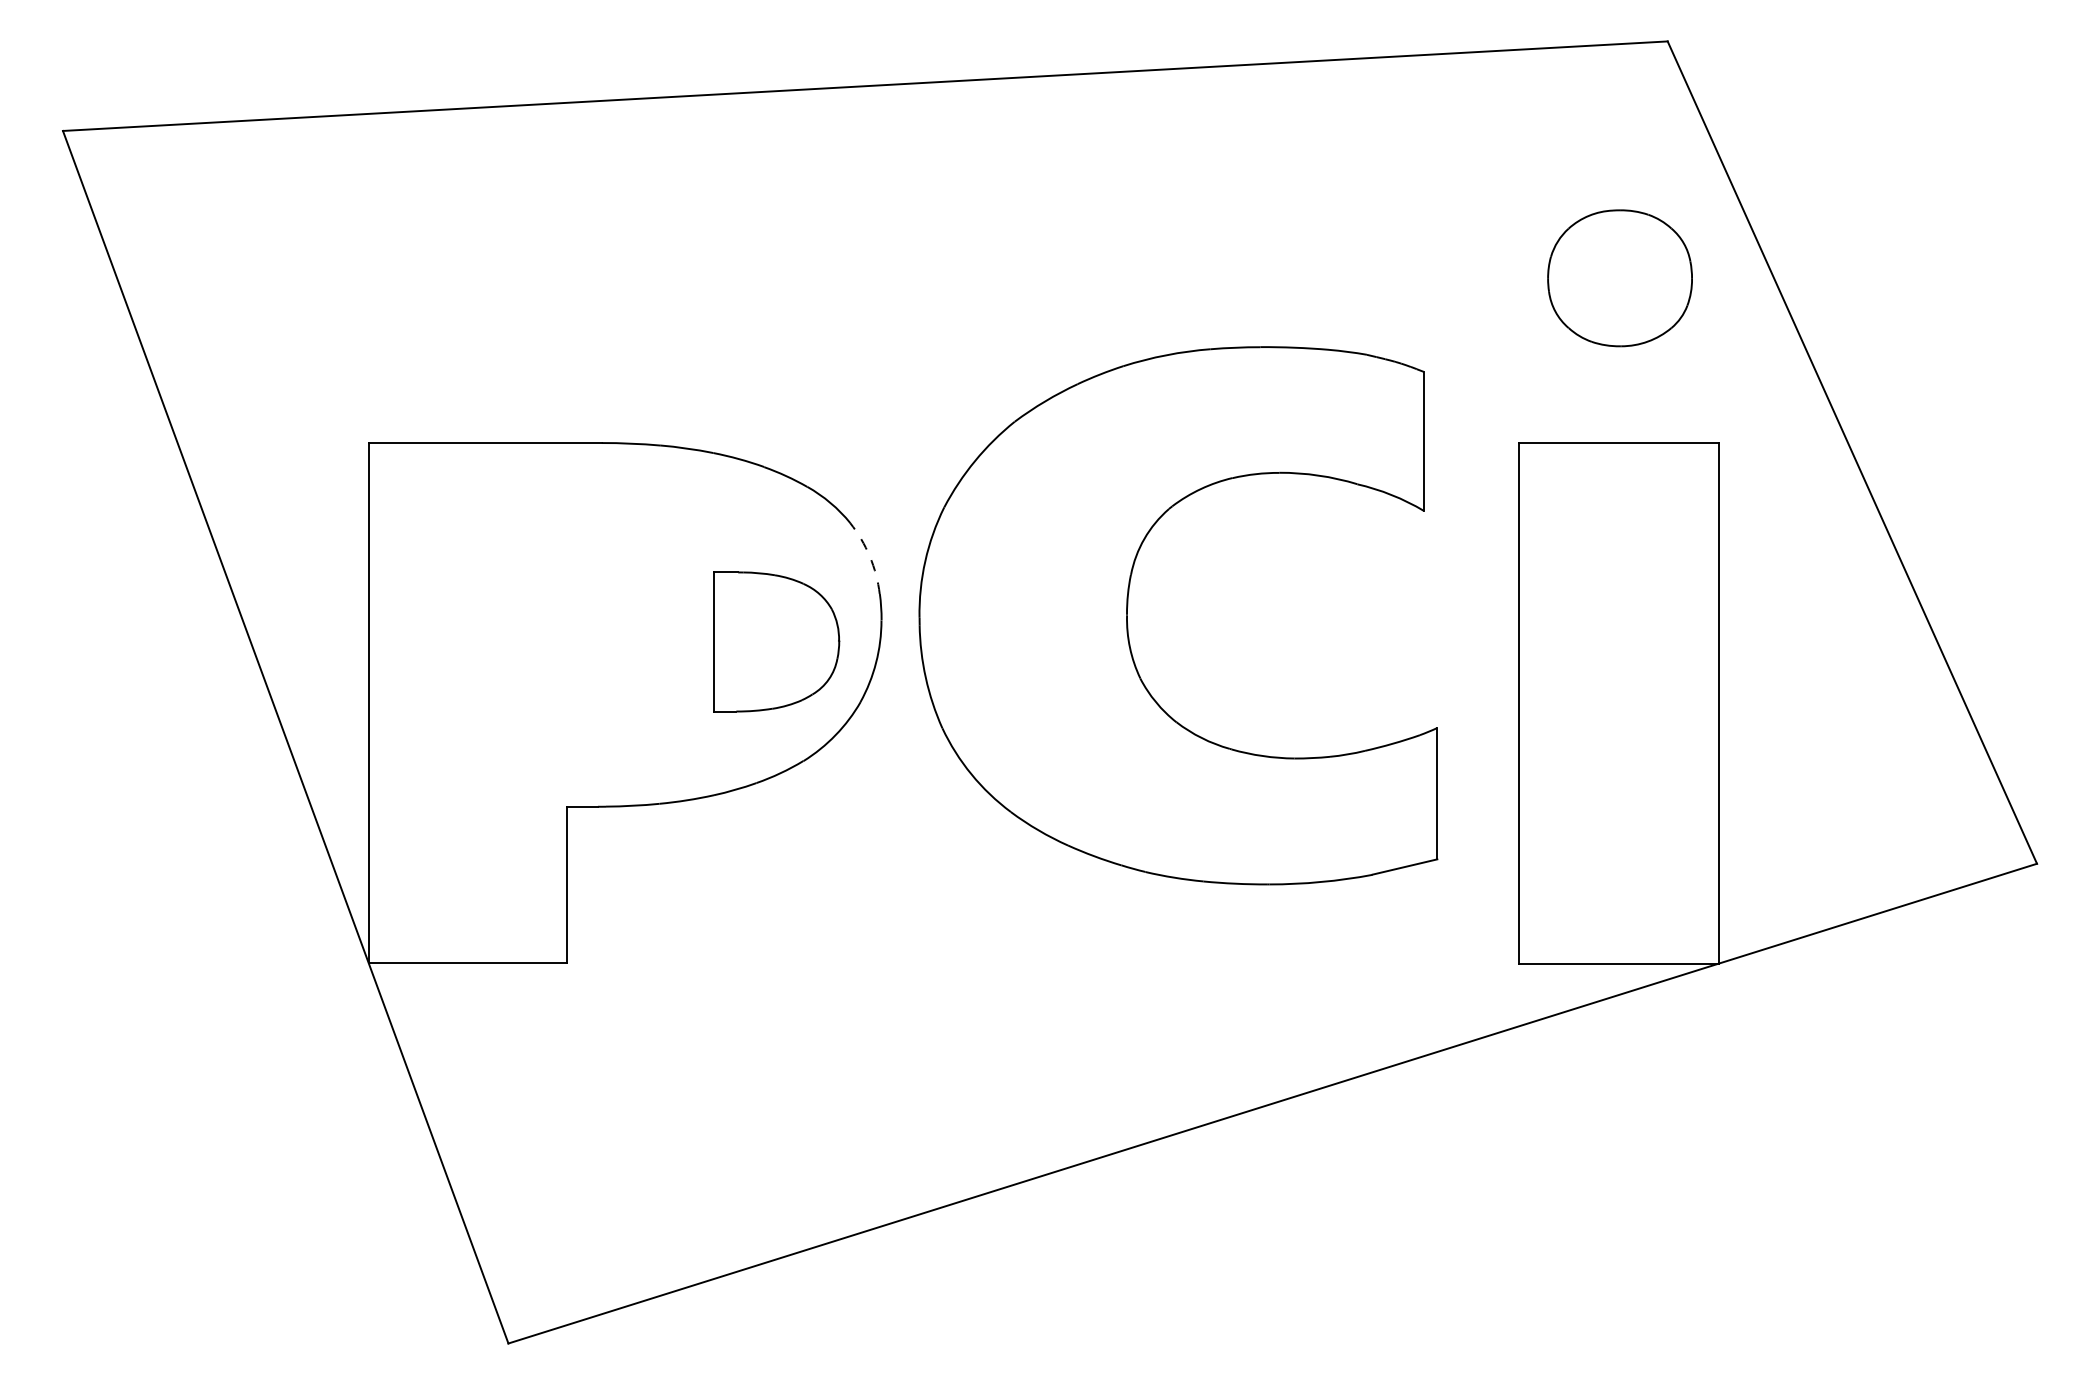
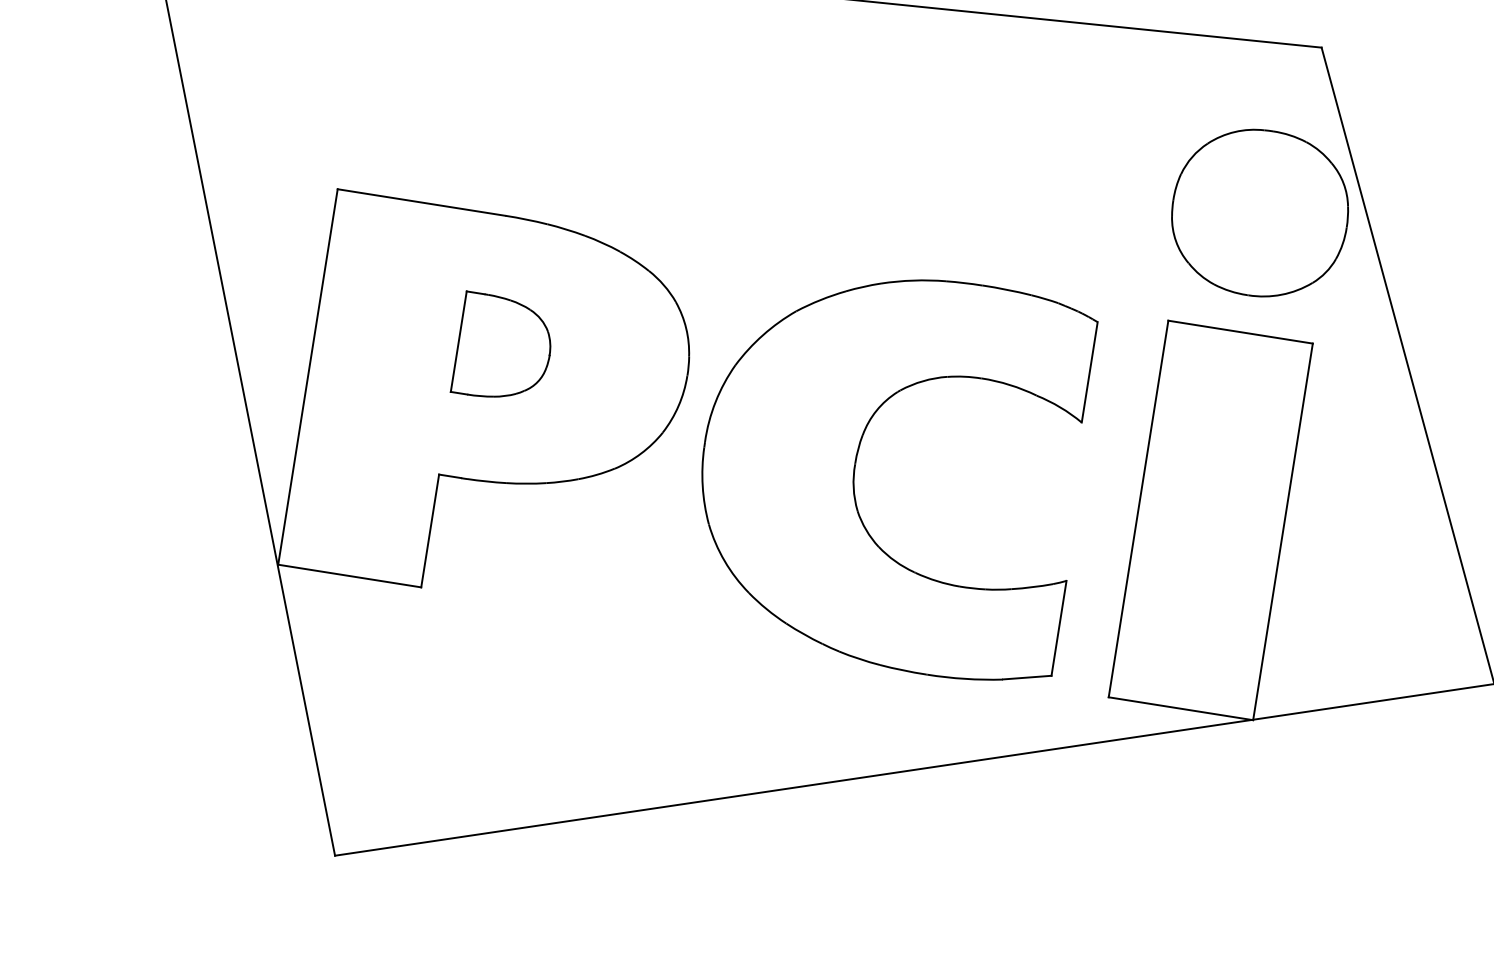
part: (1619, 278) -> (1259, 213), size x1.67
arc: (869, 556) -> (685, 328), dashed -> solid
part: (1128, 606) -> (857, 457), moved
part: (776, 641) -> (504, 348), moved

